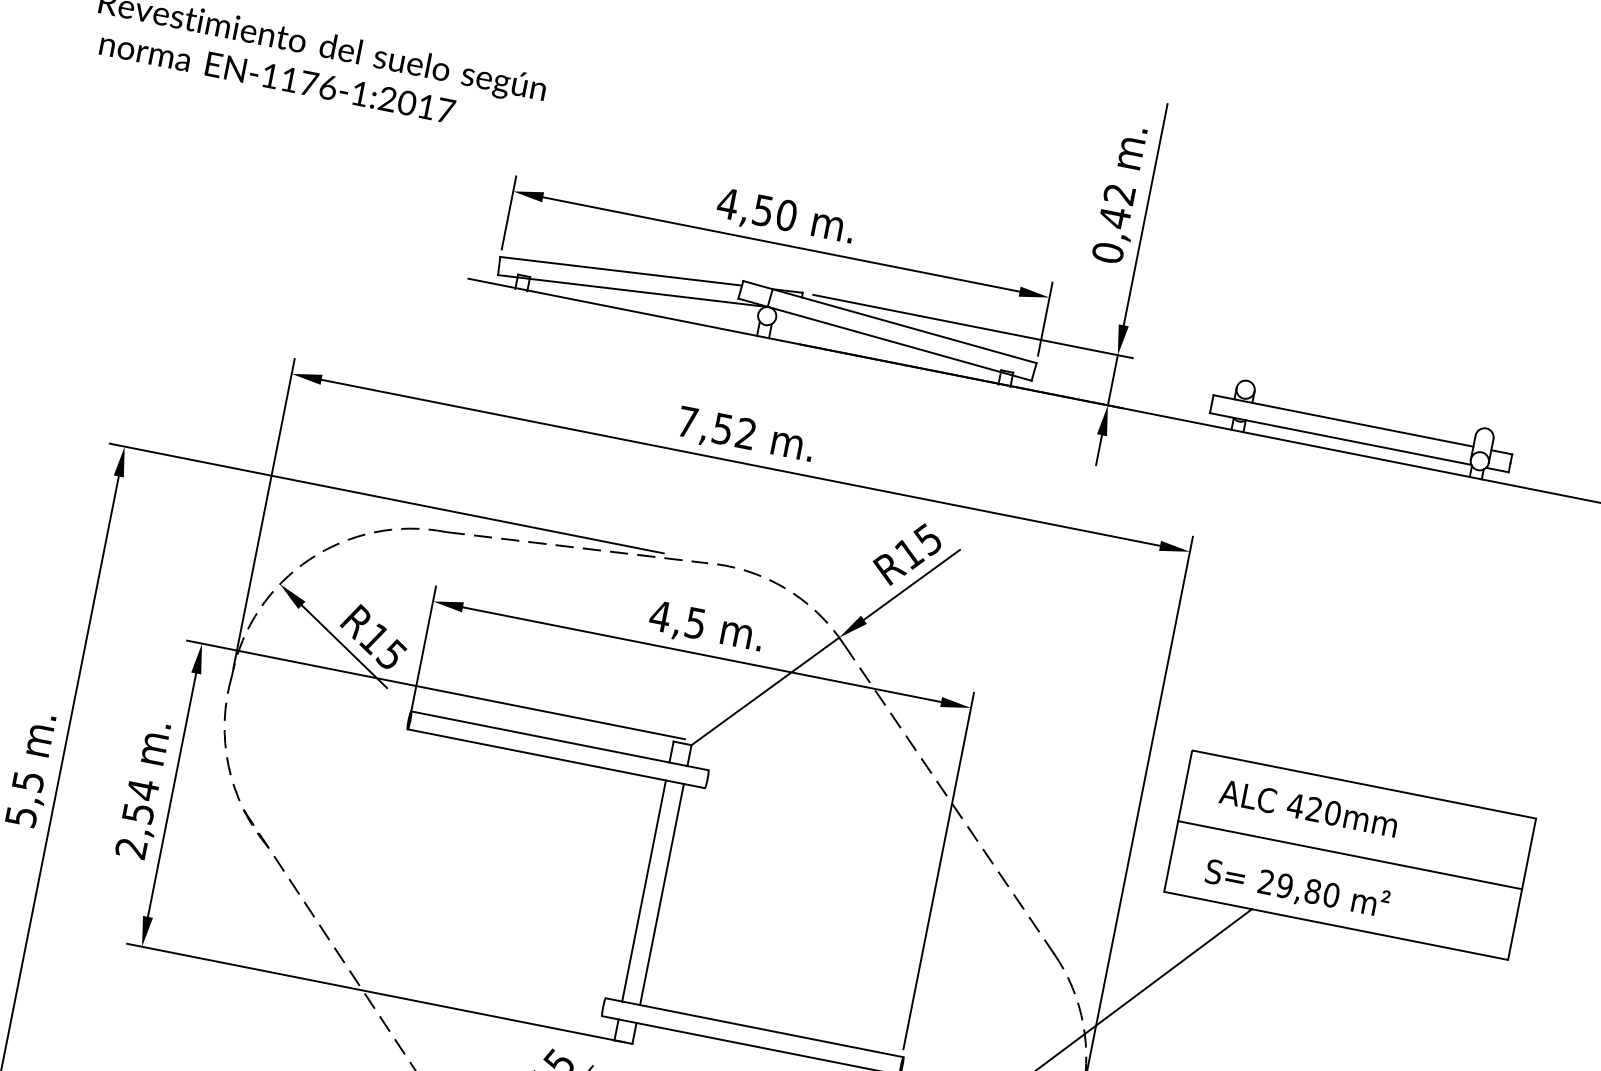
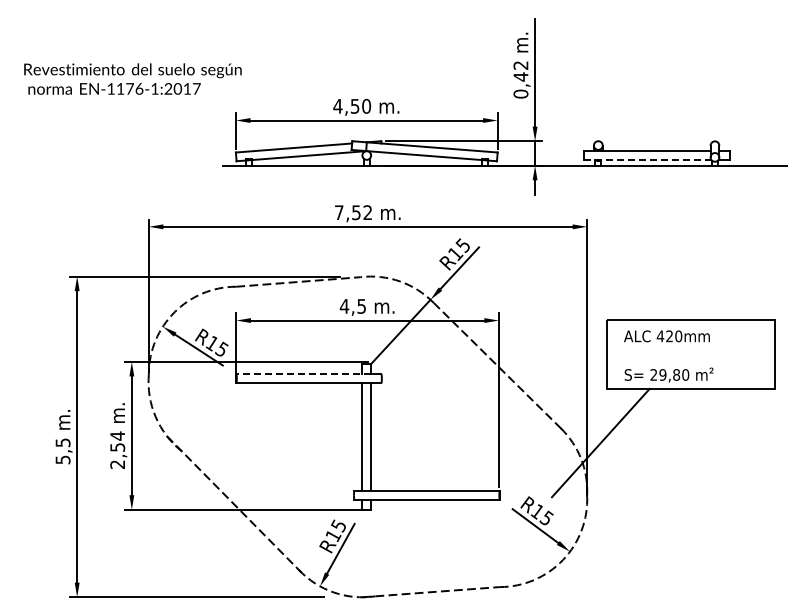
line: (1340, 438) -> (647, 159), solid -> dashed
line: (548, 739) -> (303, 374), solid -> dashed
line: (1349, 855) -> (690, 354), removed

